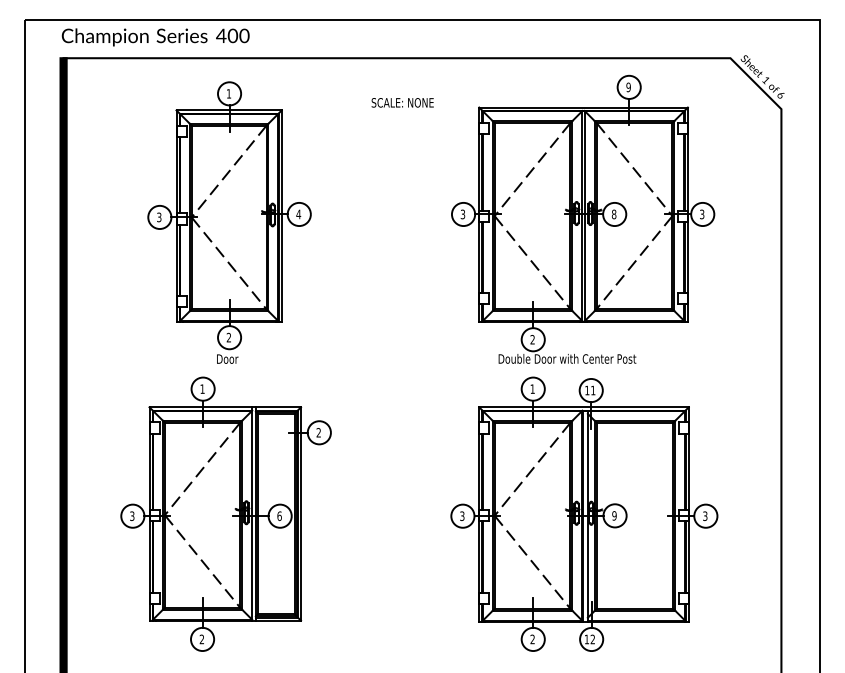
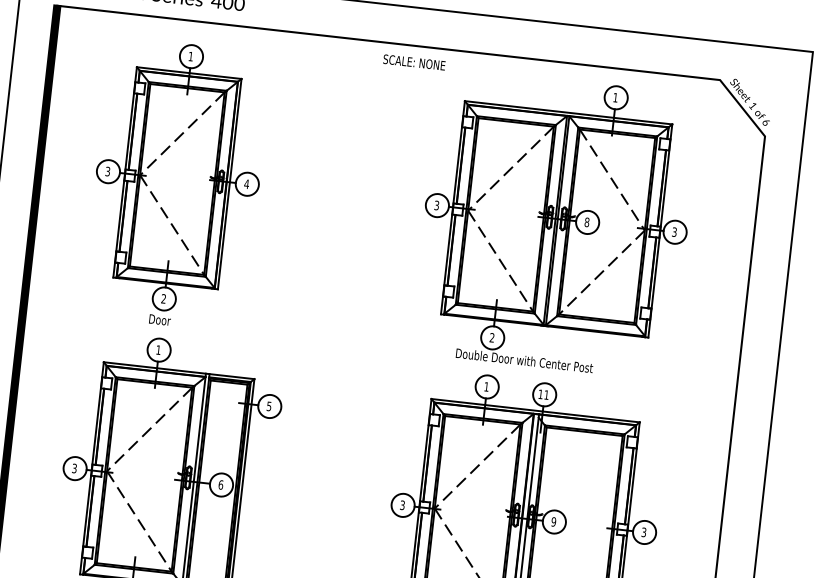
text: (628, 87) -> (615, 97), 9 -> 1
text: (402, 102) -> (414, 62), moved
part: (229, 222) -> (177, 184), moved
text: (318, 432) -> (268, 406), 2 -> 5

